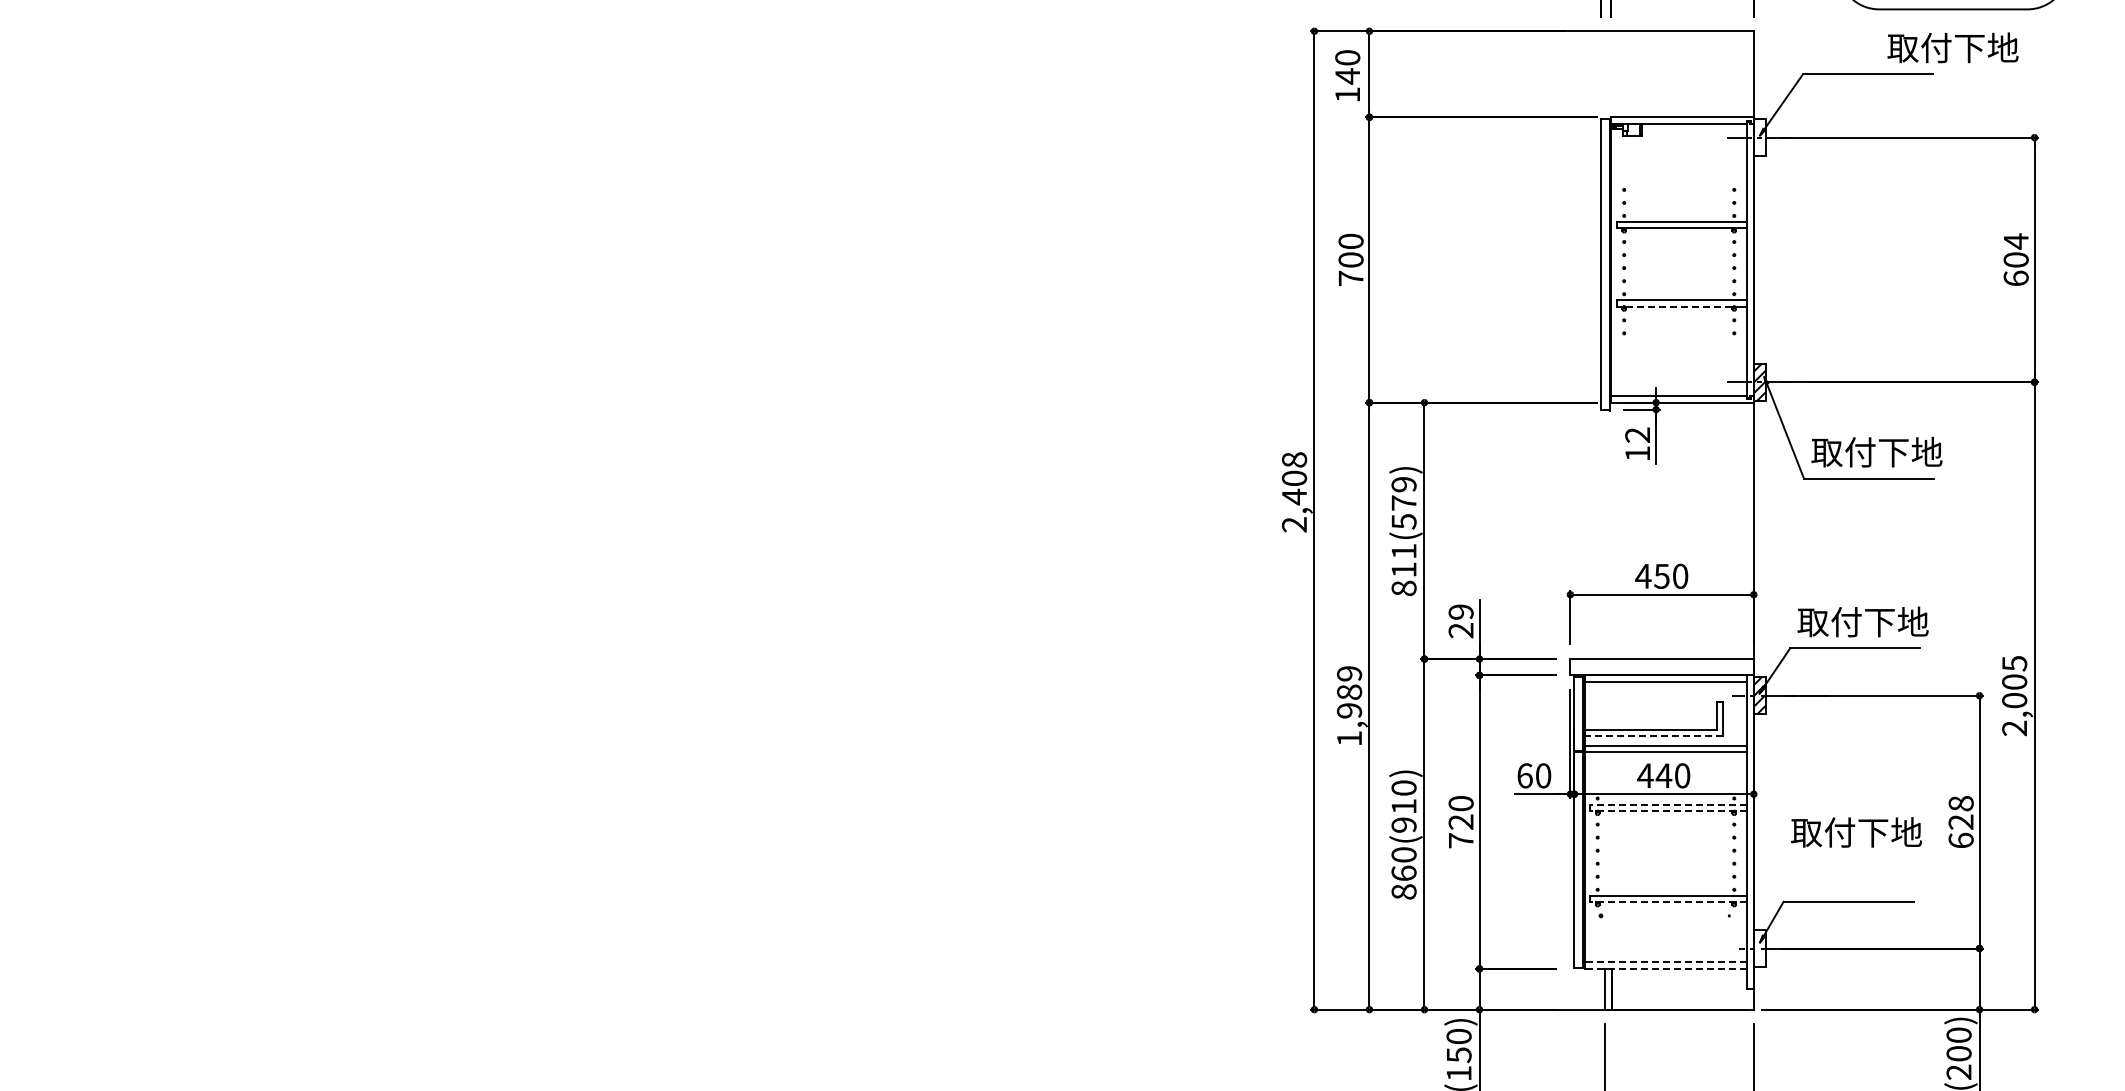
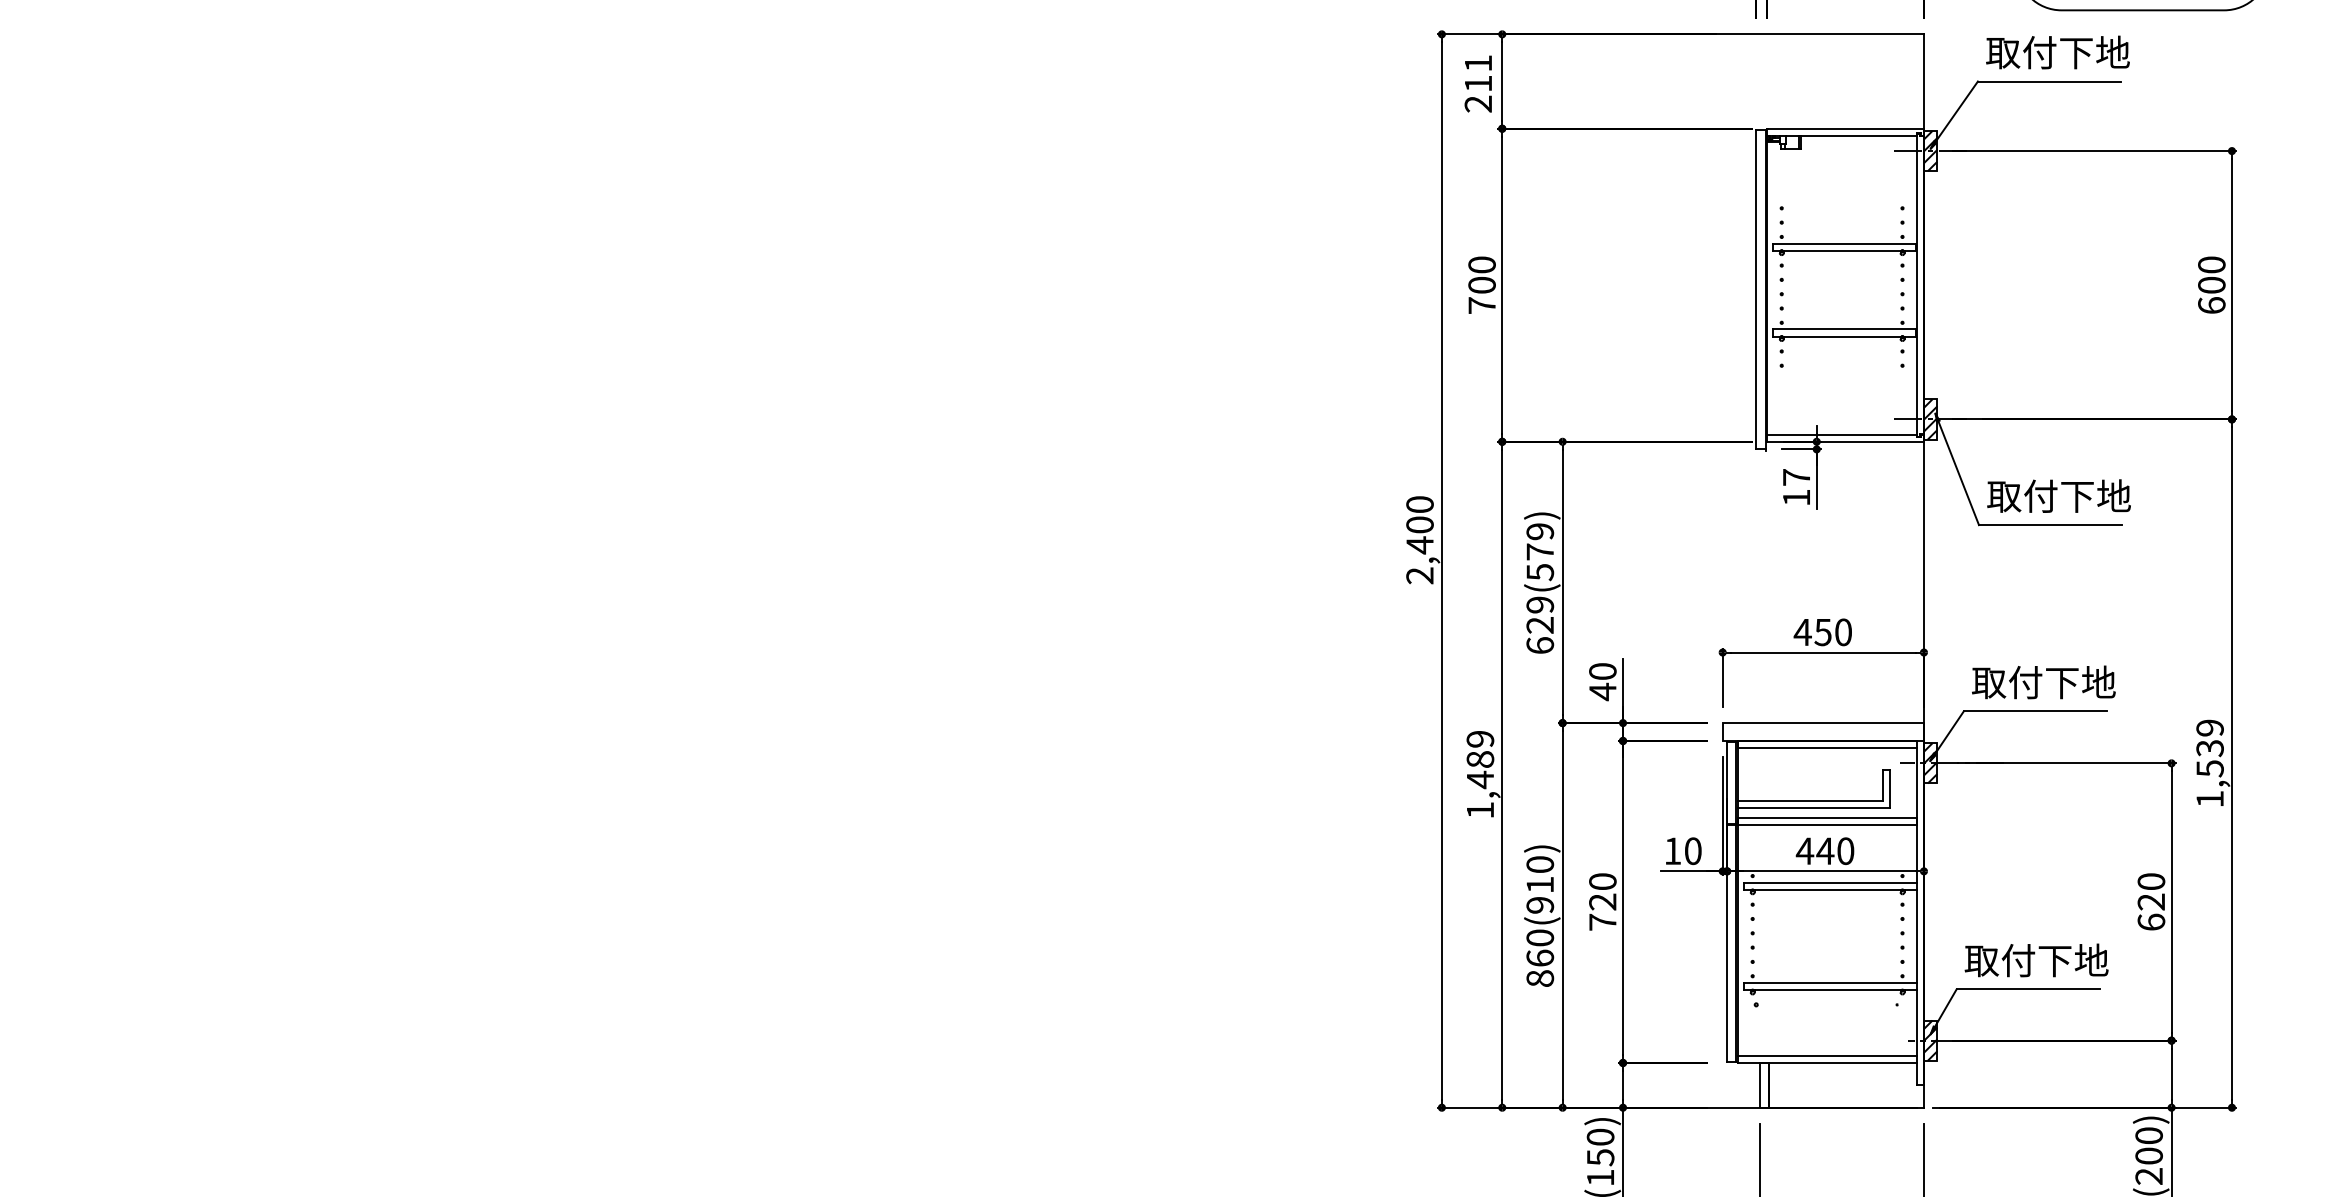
text: (1952, 47) -> (2057, 52), moved
text: (1347, 76) -> (1478, 83), 140 -> 211
hatch: (1759, 137) -> (1930, 150), added
text: (2015, 241) -> (2211, 264), 604 -> 600
line: (1679, 306) -> (1842, 336), dashed -> solid
text: (1637, 434) -> (1796, 476), 12 -> 17
text: (1294, 459) -> (1420, 504), 2,408 -> 2,400
text: (1403, 570) -> (1539, 625), 811(579) -> 629(579)
text: (1460, 621) -> (1602, 681), 29 -> 40
text: (2014, 696) -> (2209, 764), 2,005 -> 1,539
text: (1349, 710) -> (1480, 779), 1,989 -> 1,489
line: (1653, 736) -> (1813, 808), dashed -> solid
text: (1524, 775) -> (1672, 850), 60 -> 10
text: (1961, 803) -> (2151, 881), 628 -> 620
line: (1668, 804) -> (1830, 882), dashed -> solid
line: (1668, 811) -> (1830, 890), dashed -> solid
text: (1856, 832) -> (2036, 960), moved
line: (1668, 902) -> (1830, 990), dashed -> solid
hatch: (1759, 948) -> (1930, 1040), added
line: (1665, 962) -> (1827, 1055), dashed -> solid
line: (1665, 968) -> (1827, 1062), dashed -> solid

